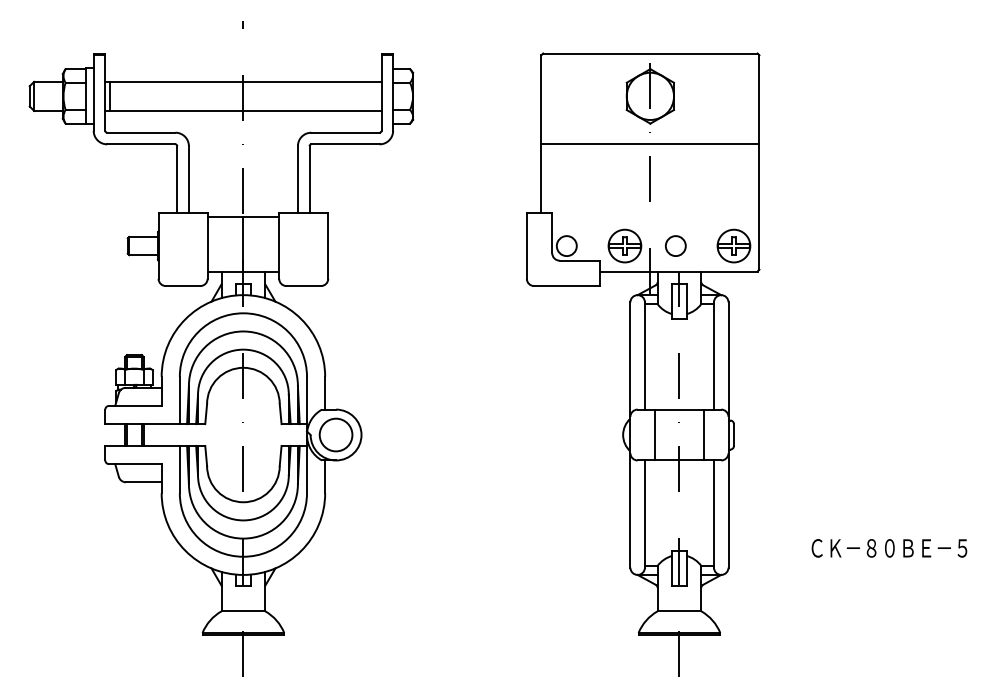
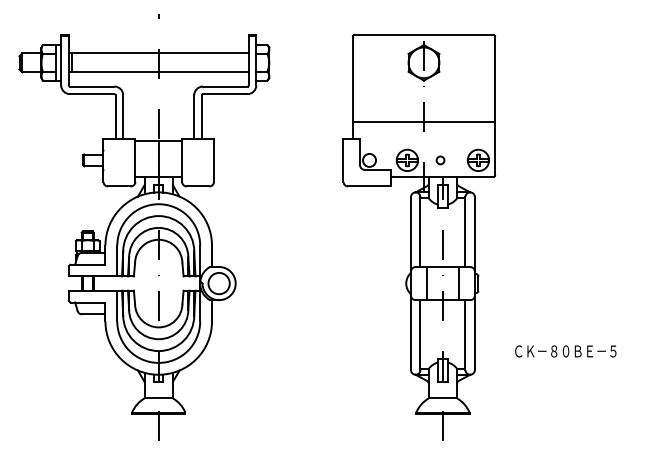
line: (649, 144) -> (423, 122), moved
circle: (675, 246) -> (440, 160), size x0.6
text: (888, 548) -> (565, 351), moved

